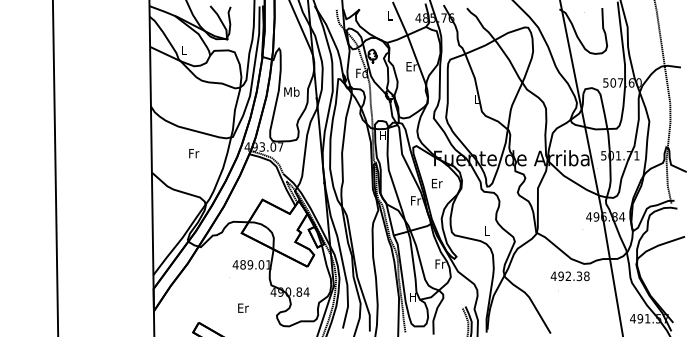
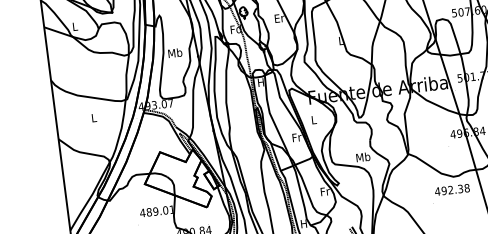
text: (194, 153) -> (94, 117), Fr -> L
text: (436, 183) -> (313, 120), Er -> L
text: (486, 230) -> (362, 156), L -> Mb
text: (569, 276) -> (451, 190), moved

